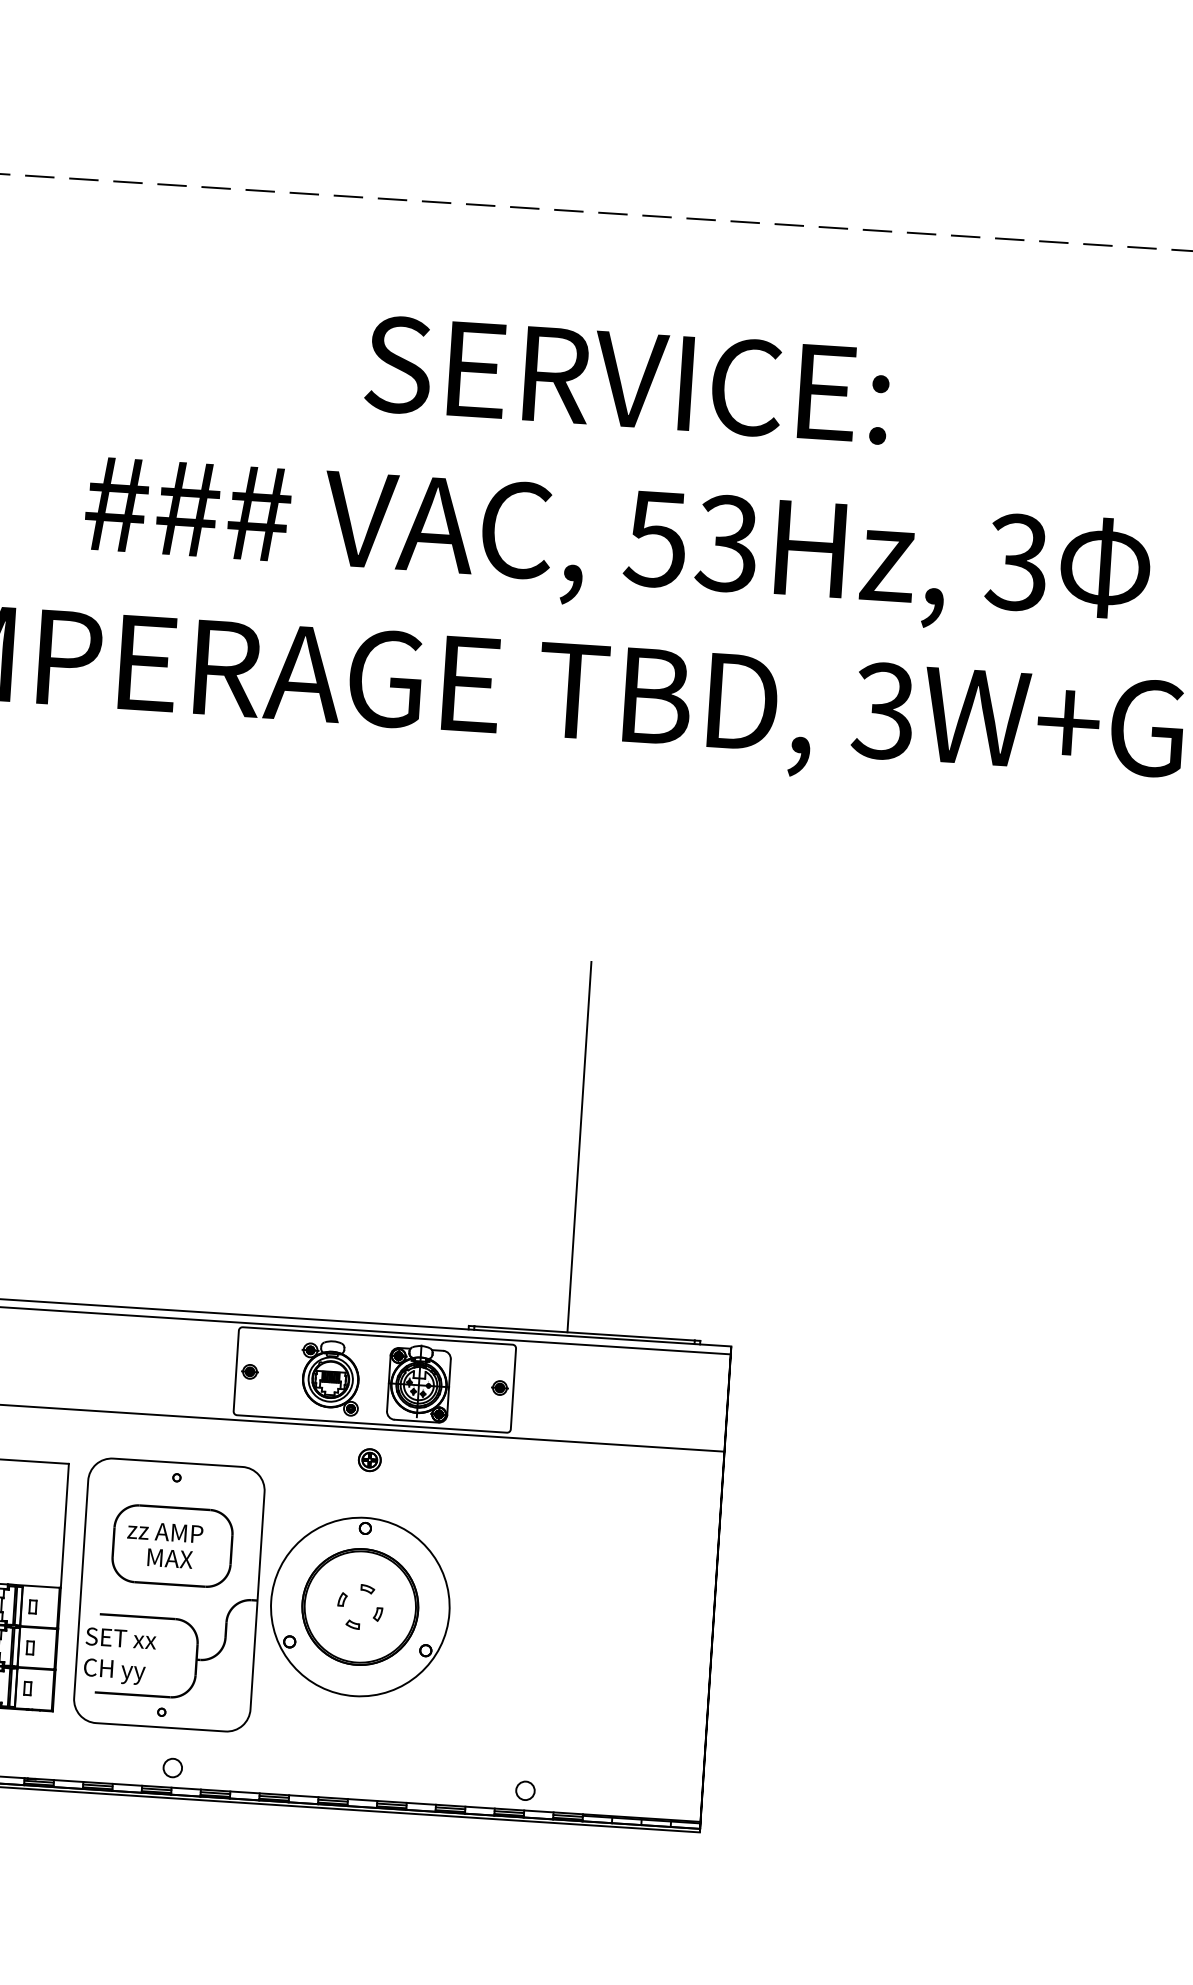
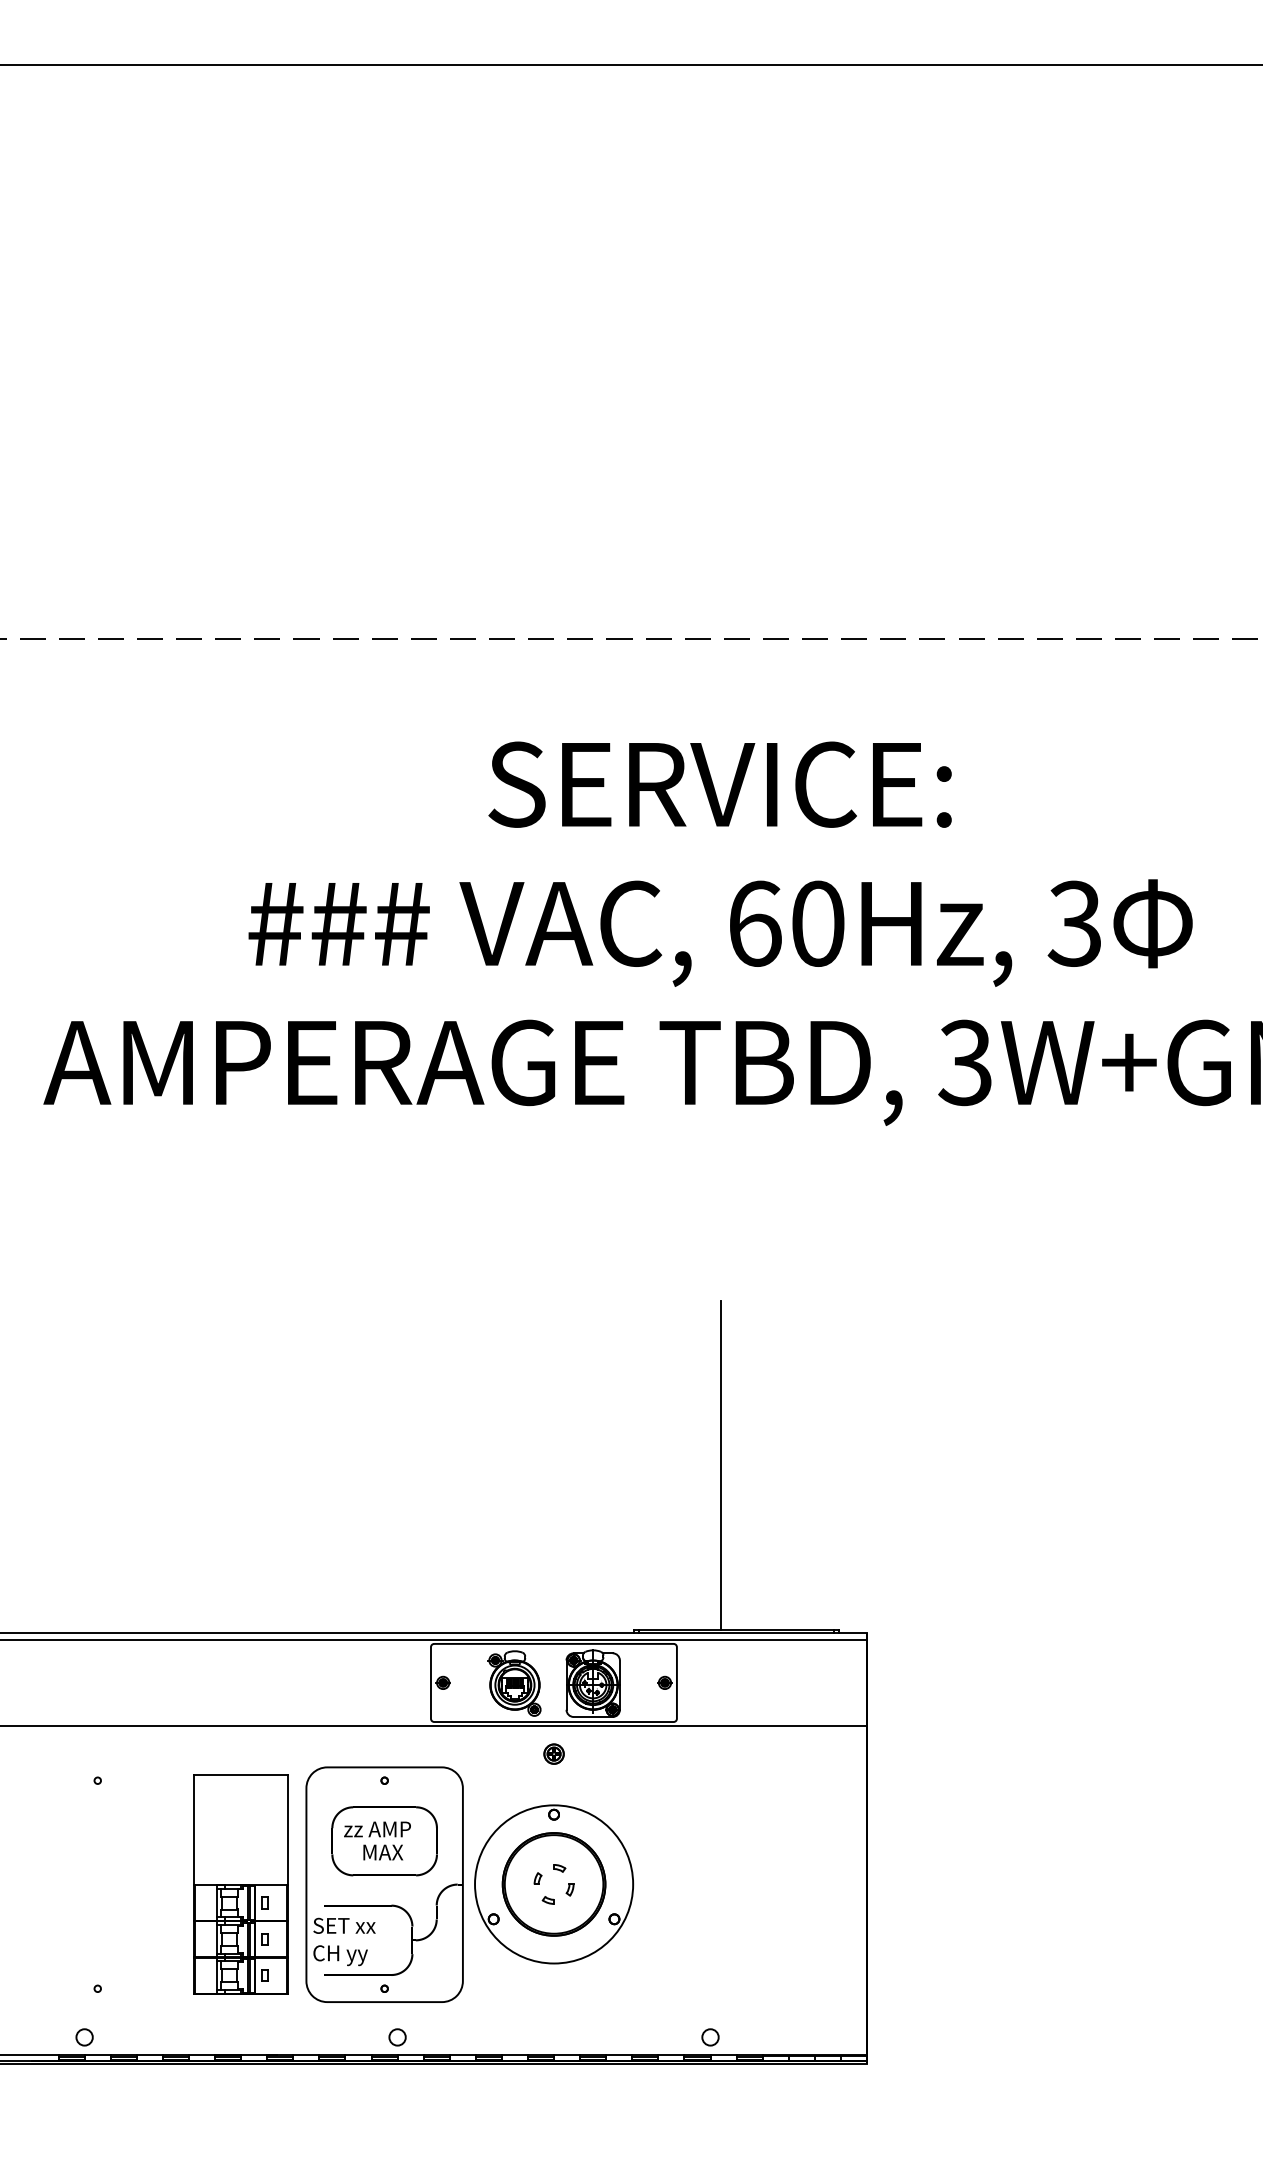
text: (691, 540) -> (785, 923), 53Hz, -> 60Hz,

